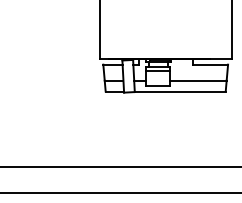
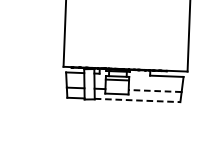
line: (198, 80) -> (155, 90), solid -> dashed
line: (180, 91) -> (137, 100), solid -> dashed

